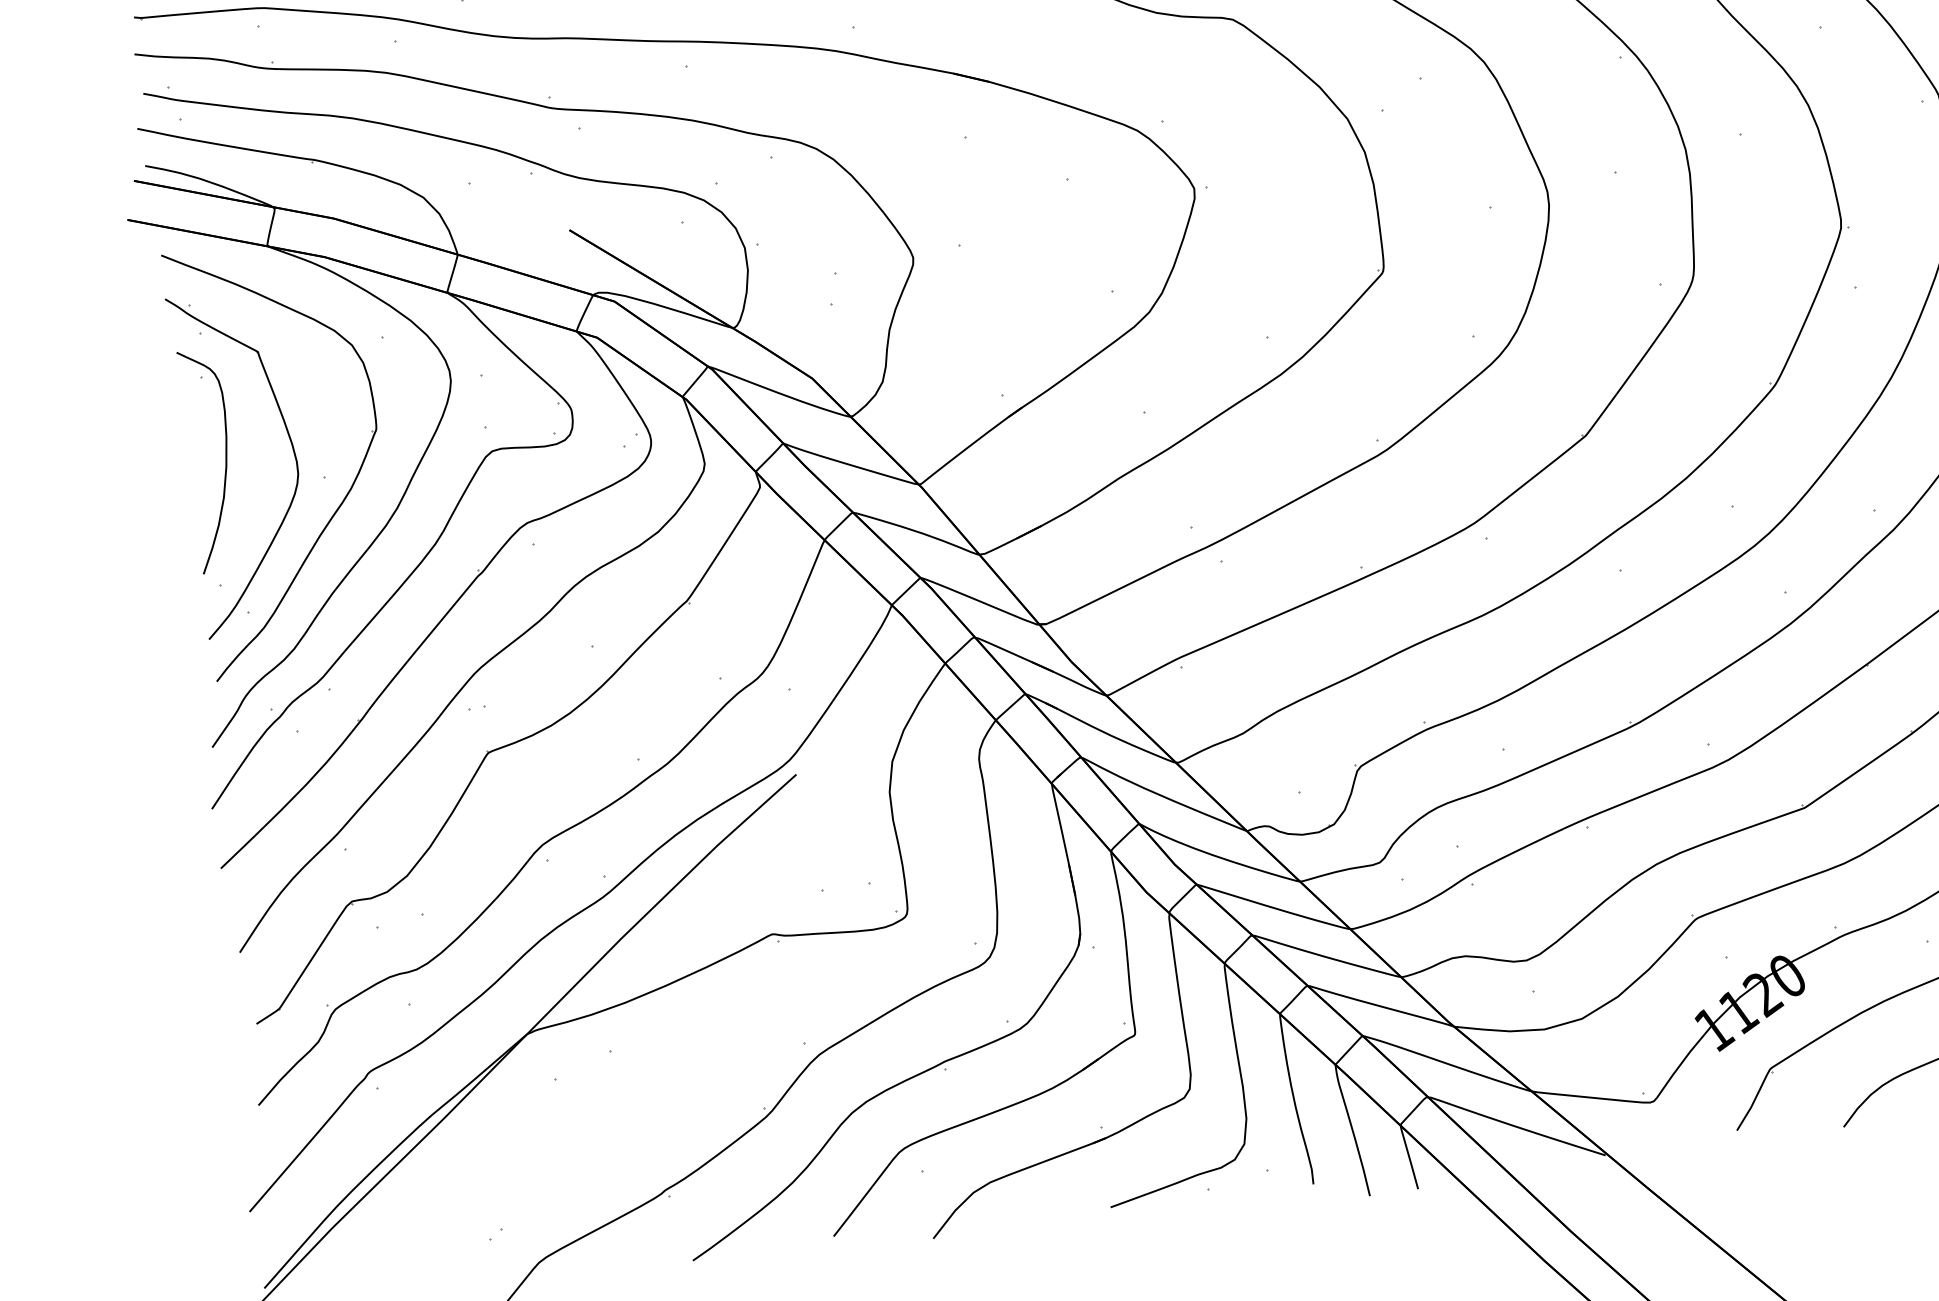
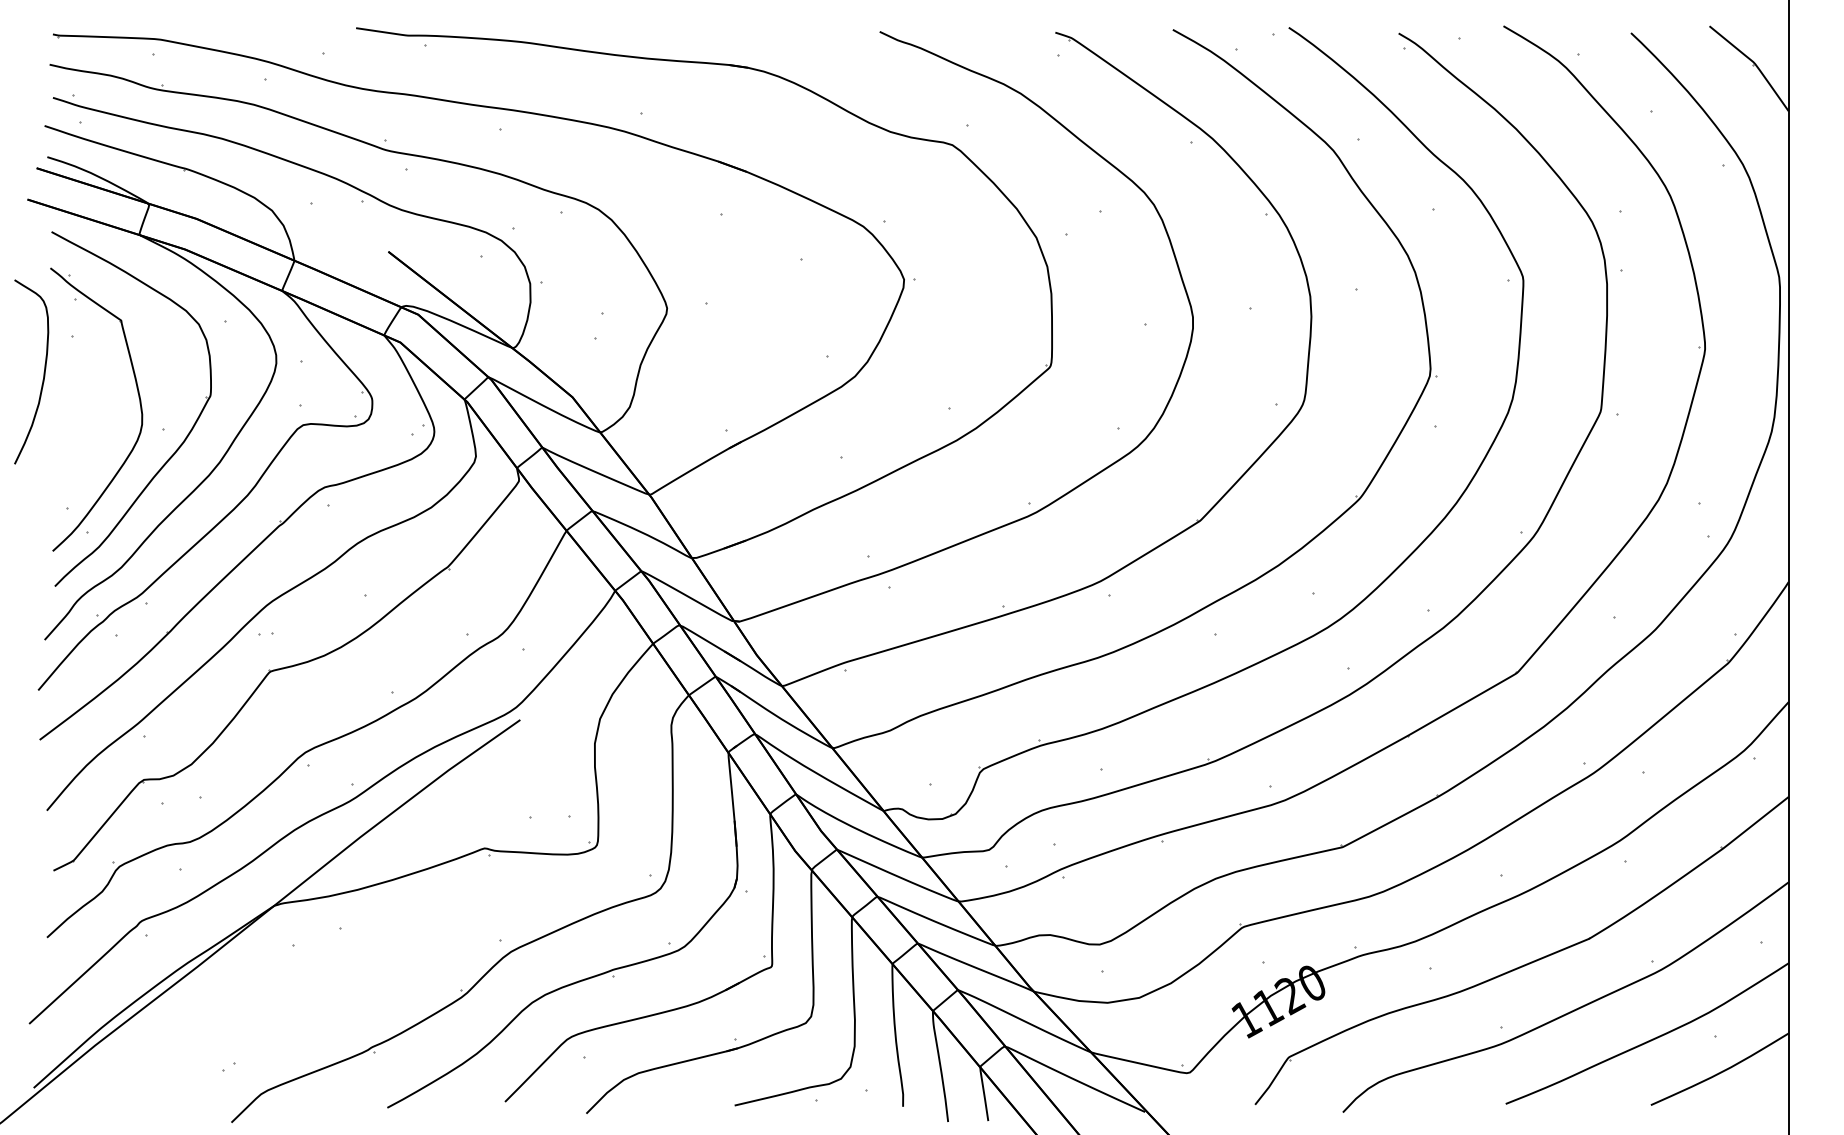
curve: (224, 459) -> (43, 372), moved

